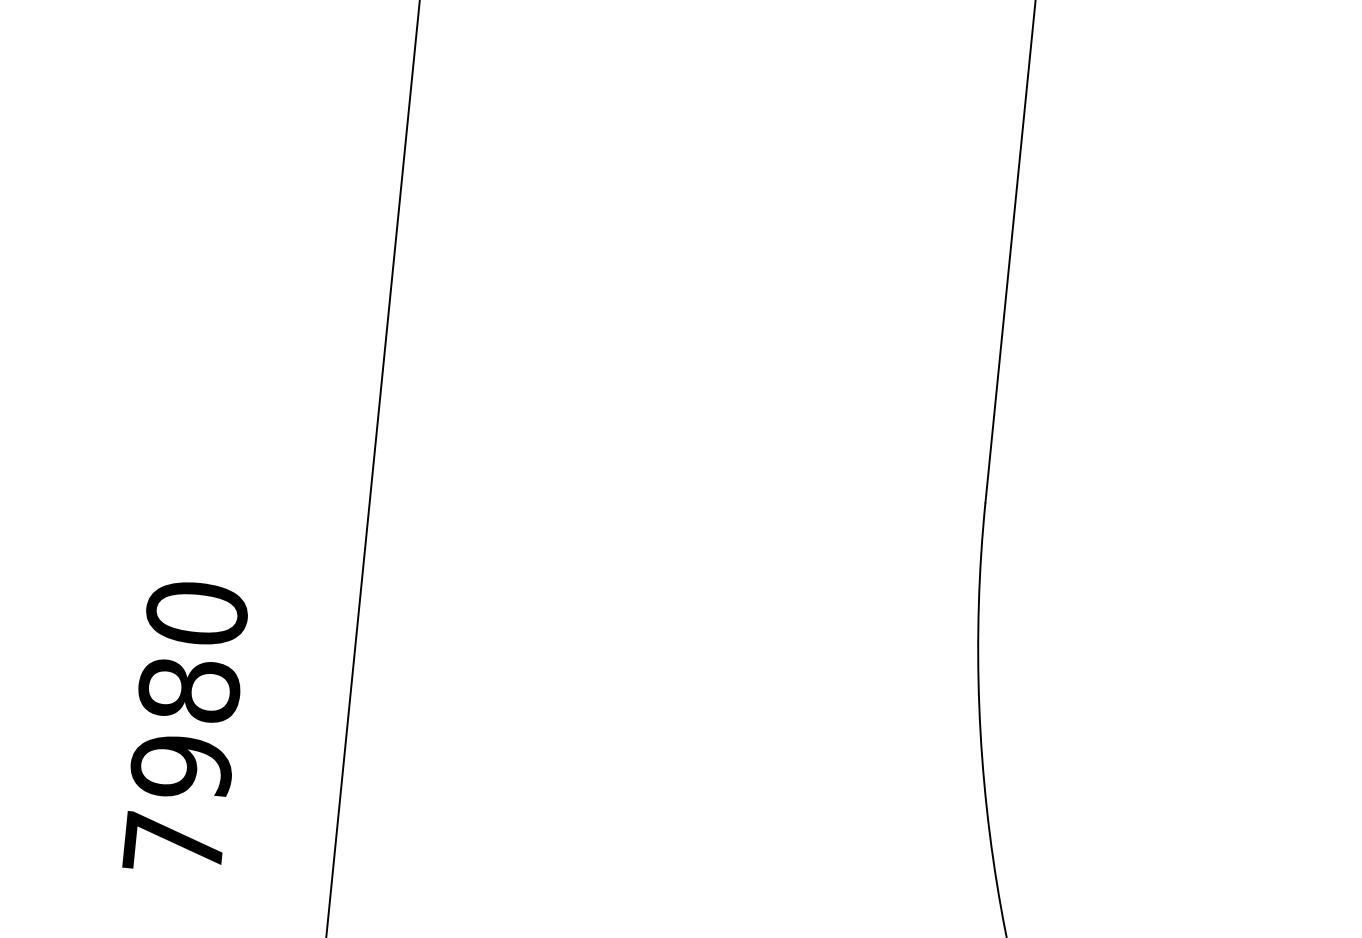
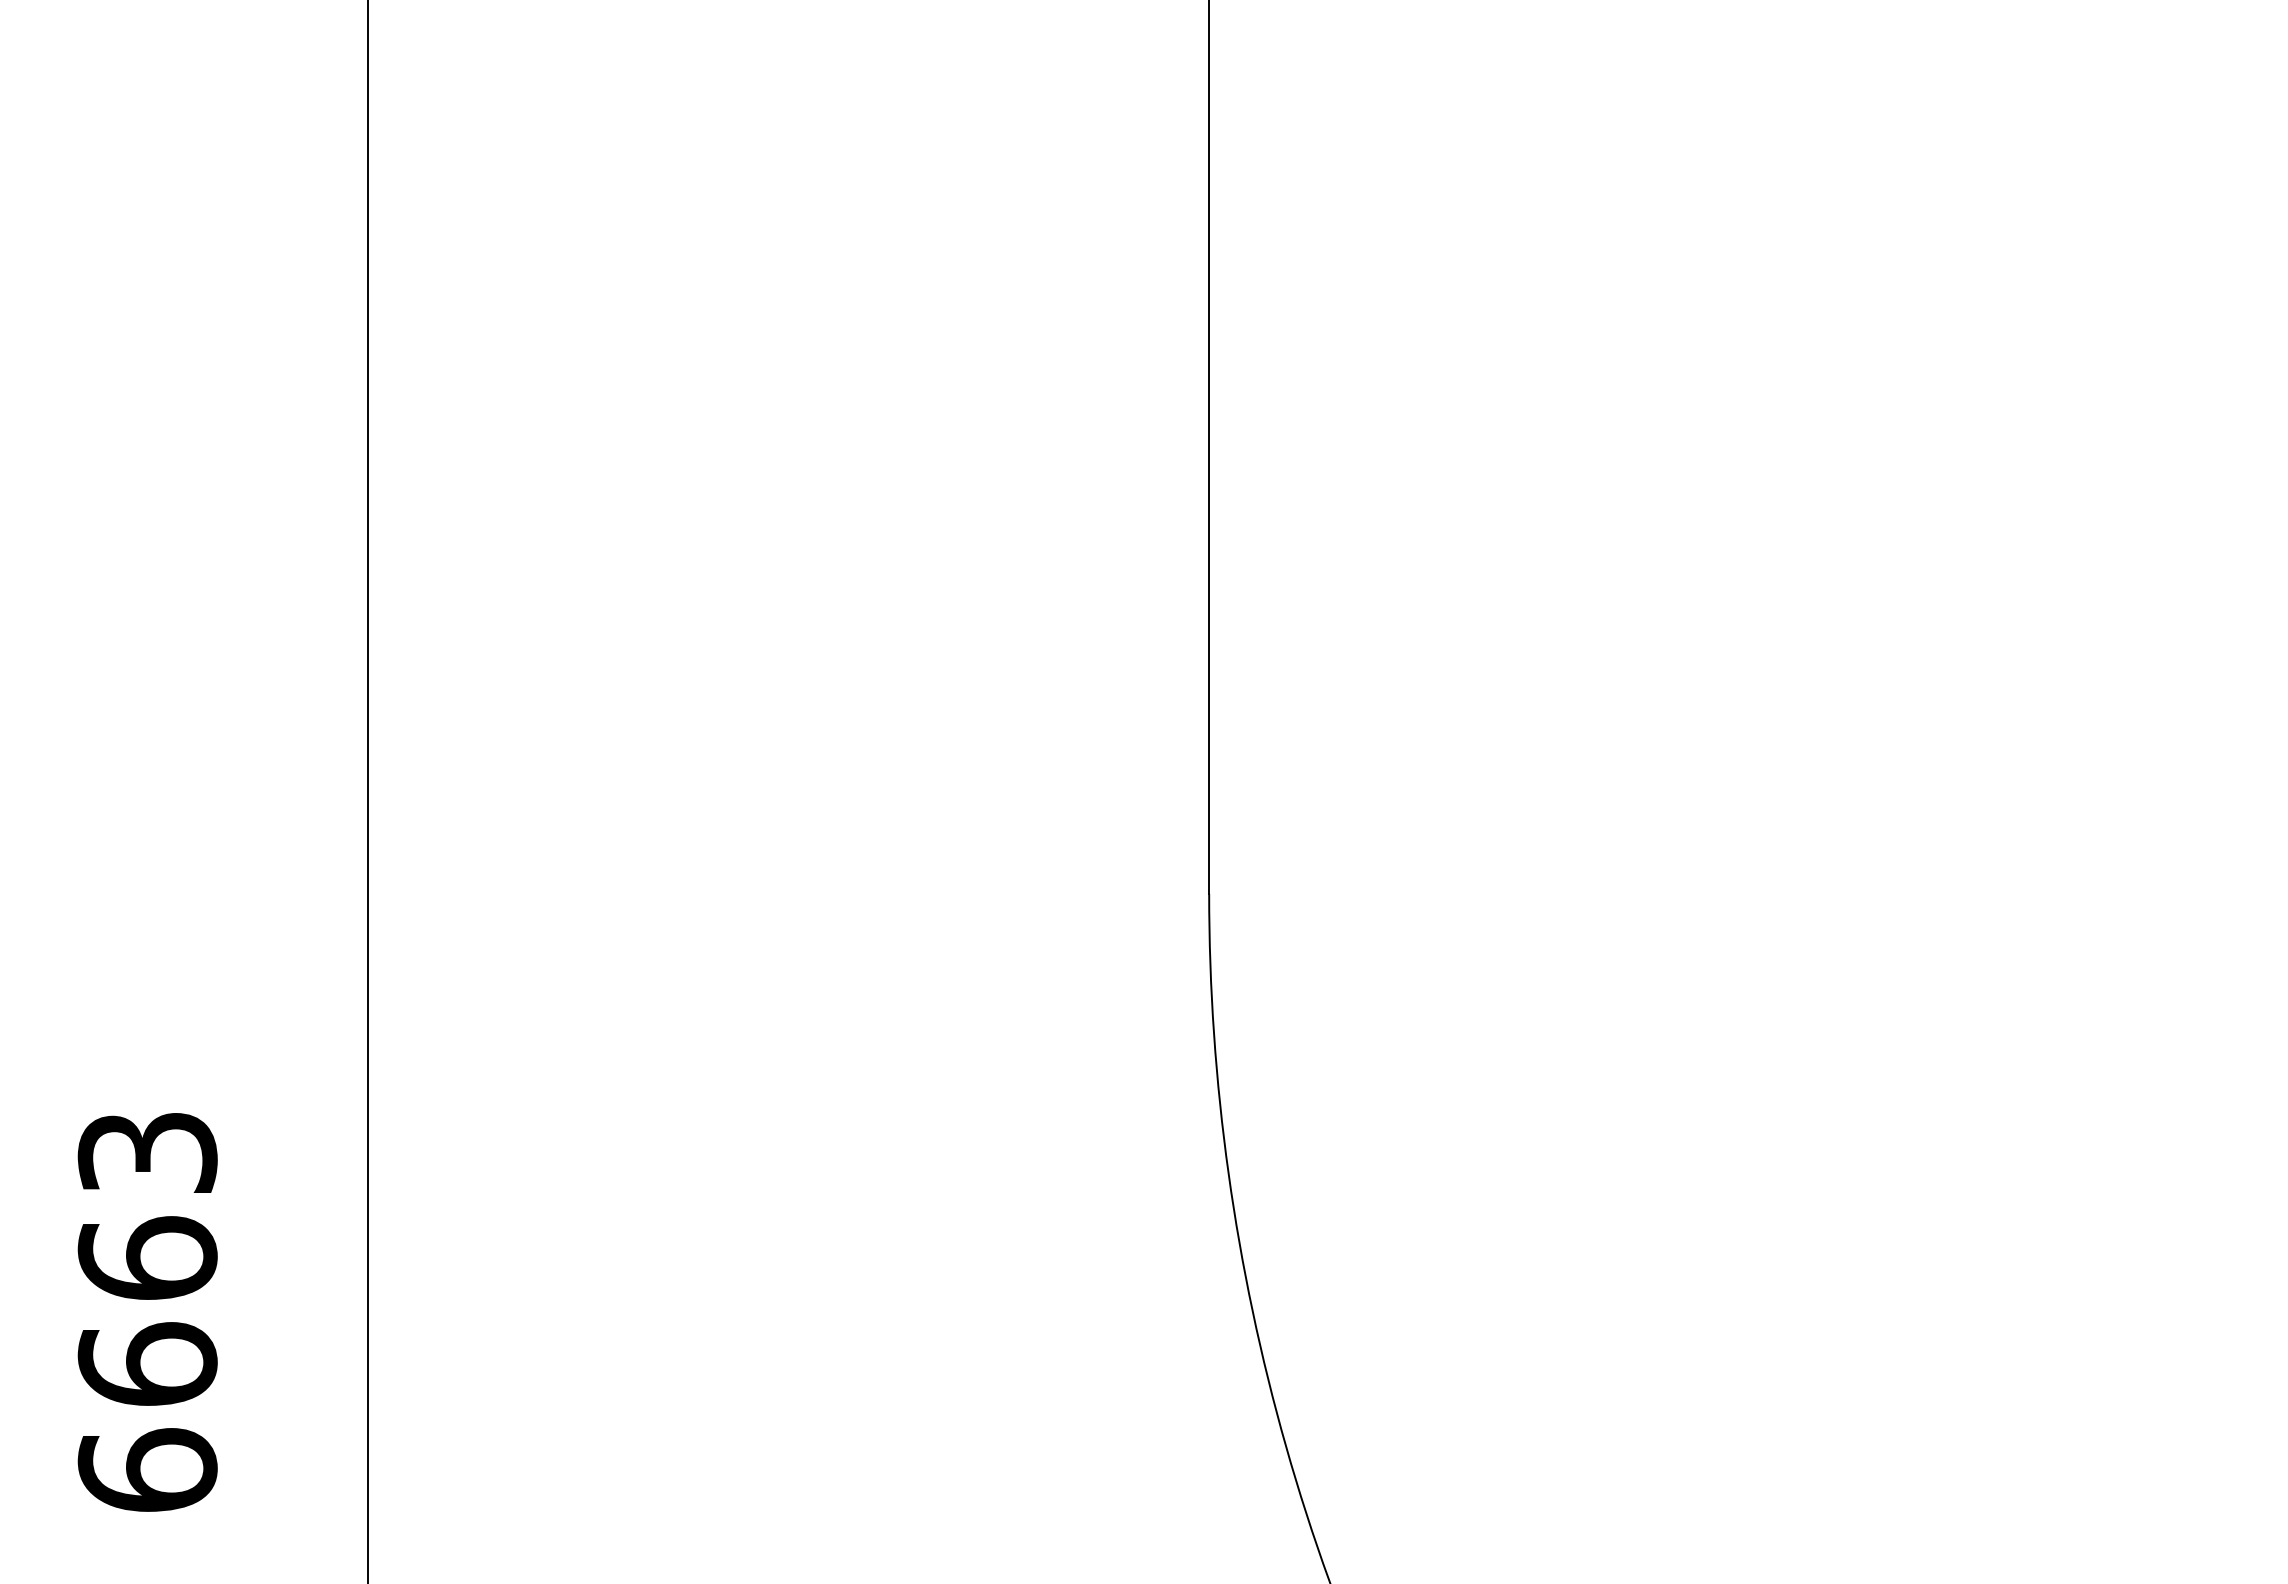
text: (185, 727) -> (147, 1310), 7980 -> 6663

